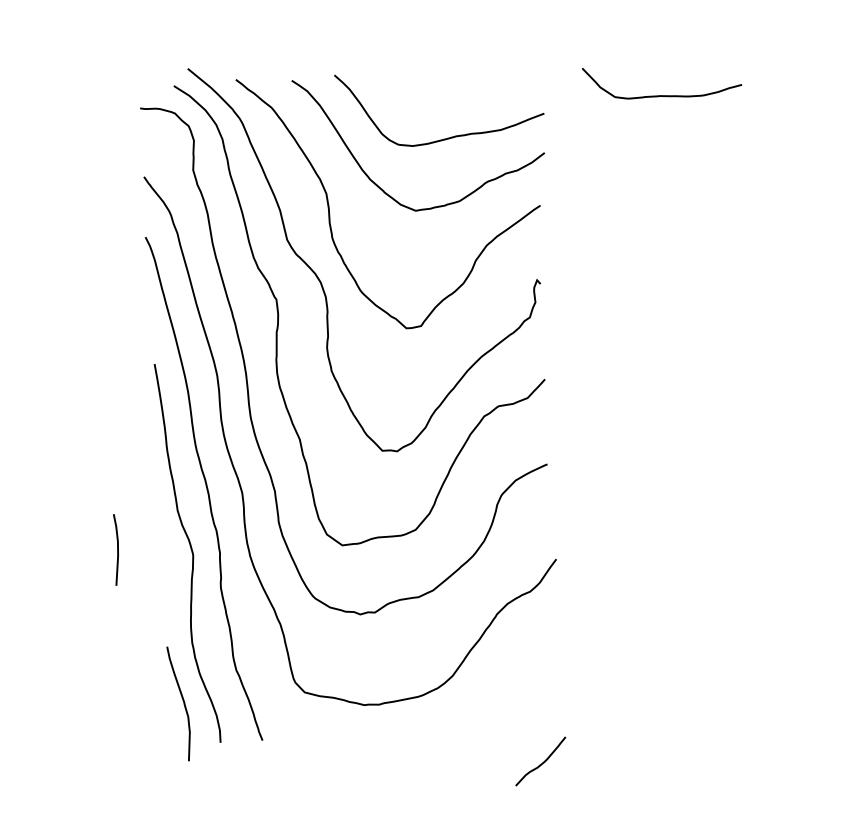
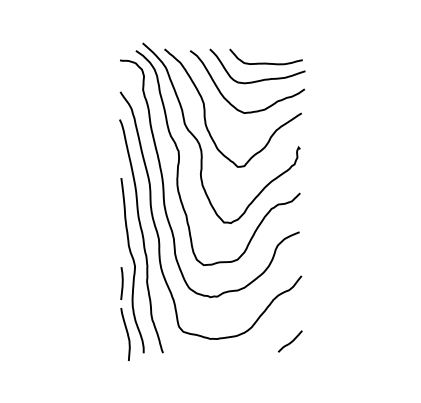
curve: (661, 93) -> (265, 62), moved
line: (115, 549) -> (121, 283), moved
curve: (541, 761) -> (290, 341), moved

